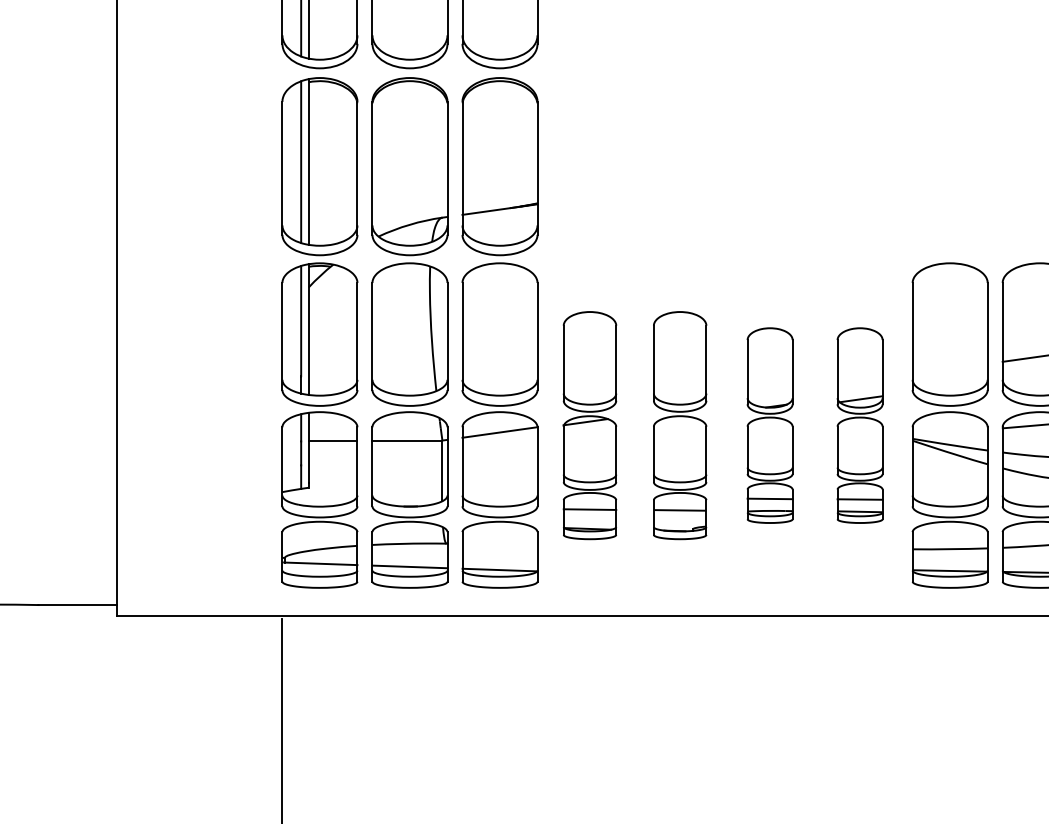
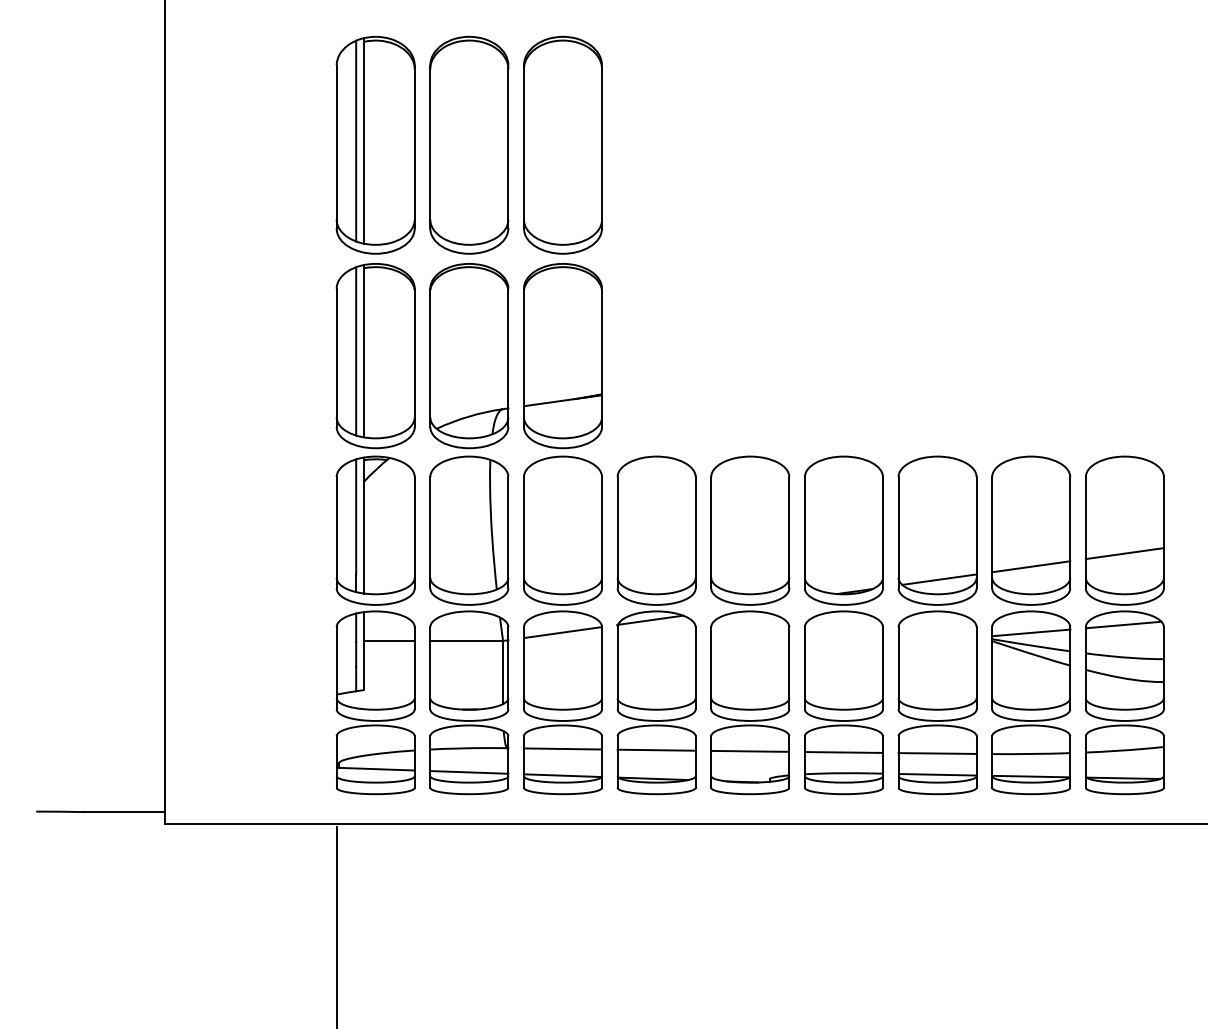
line: (950, 368) -> (1031, 566), added
part: (589, 425) -> (656, 625), size x1.43
part: (680, 425) -> (750, 625), size x1.43
part: (769, 425) -> (843, 625), size x1.67
part: (860, 425) -> (937, 625), size x1.67
line: (950, 432) -> (1031, 632), added
line: (499, 543) -> (562, 748), added

